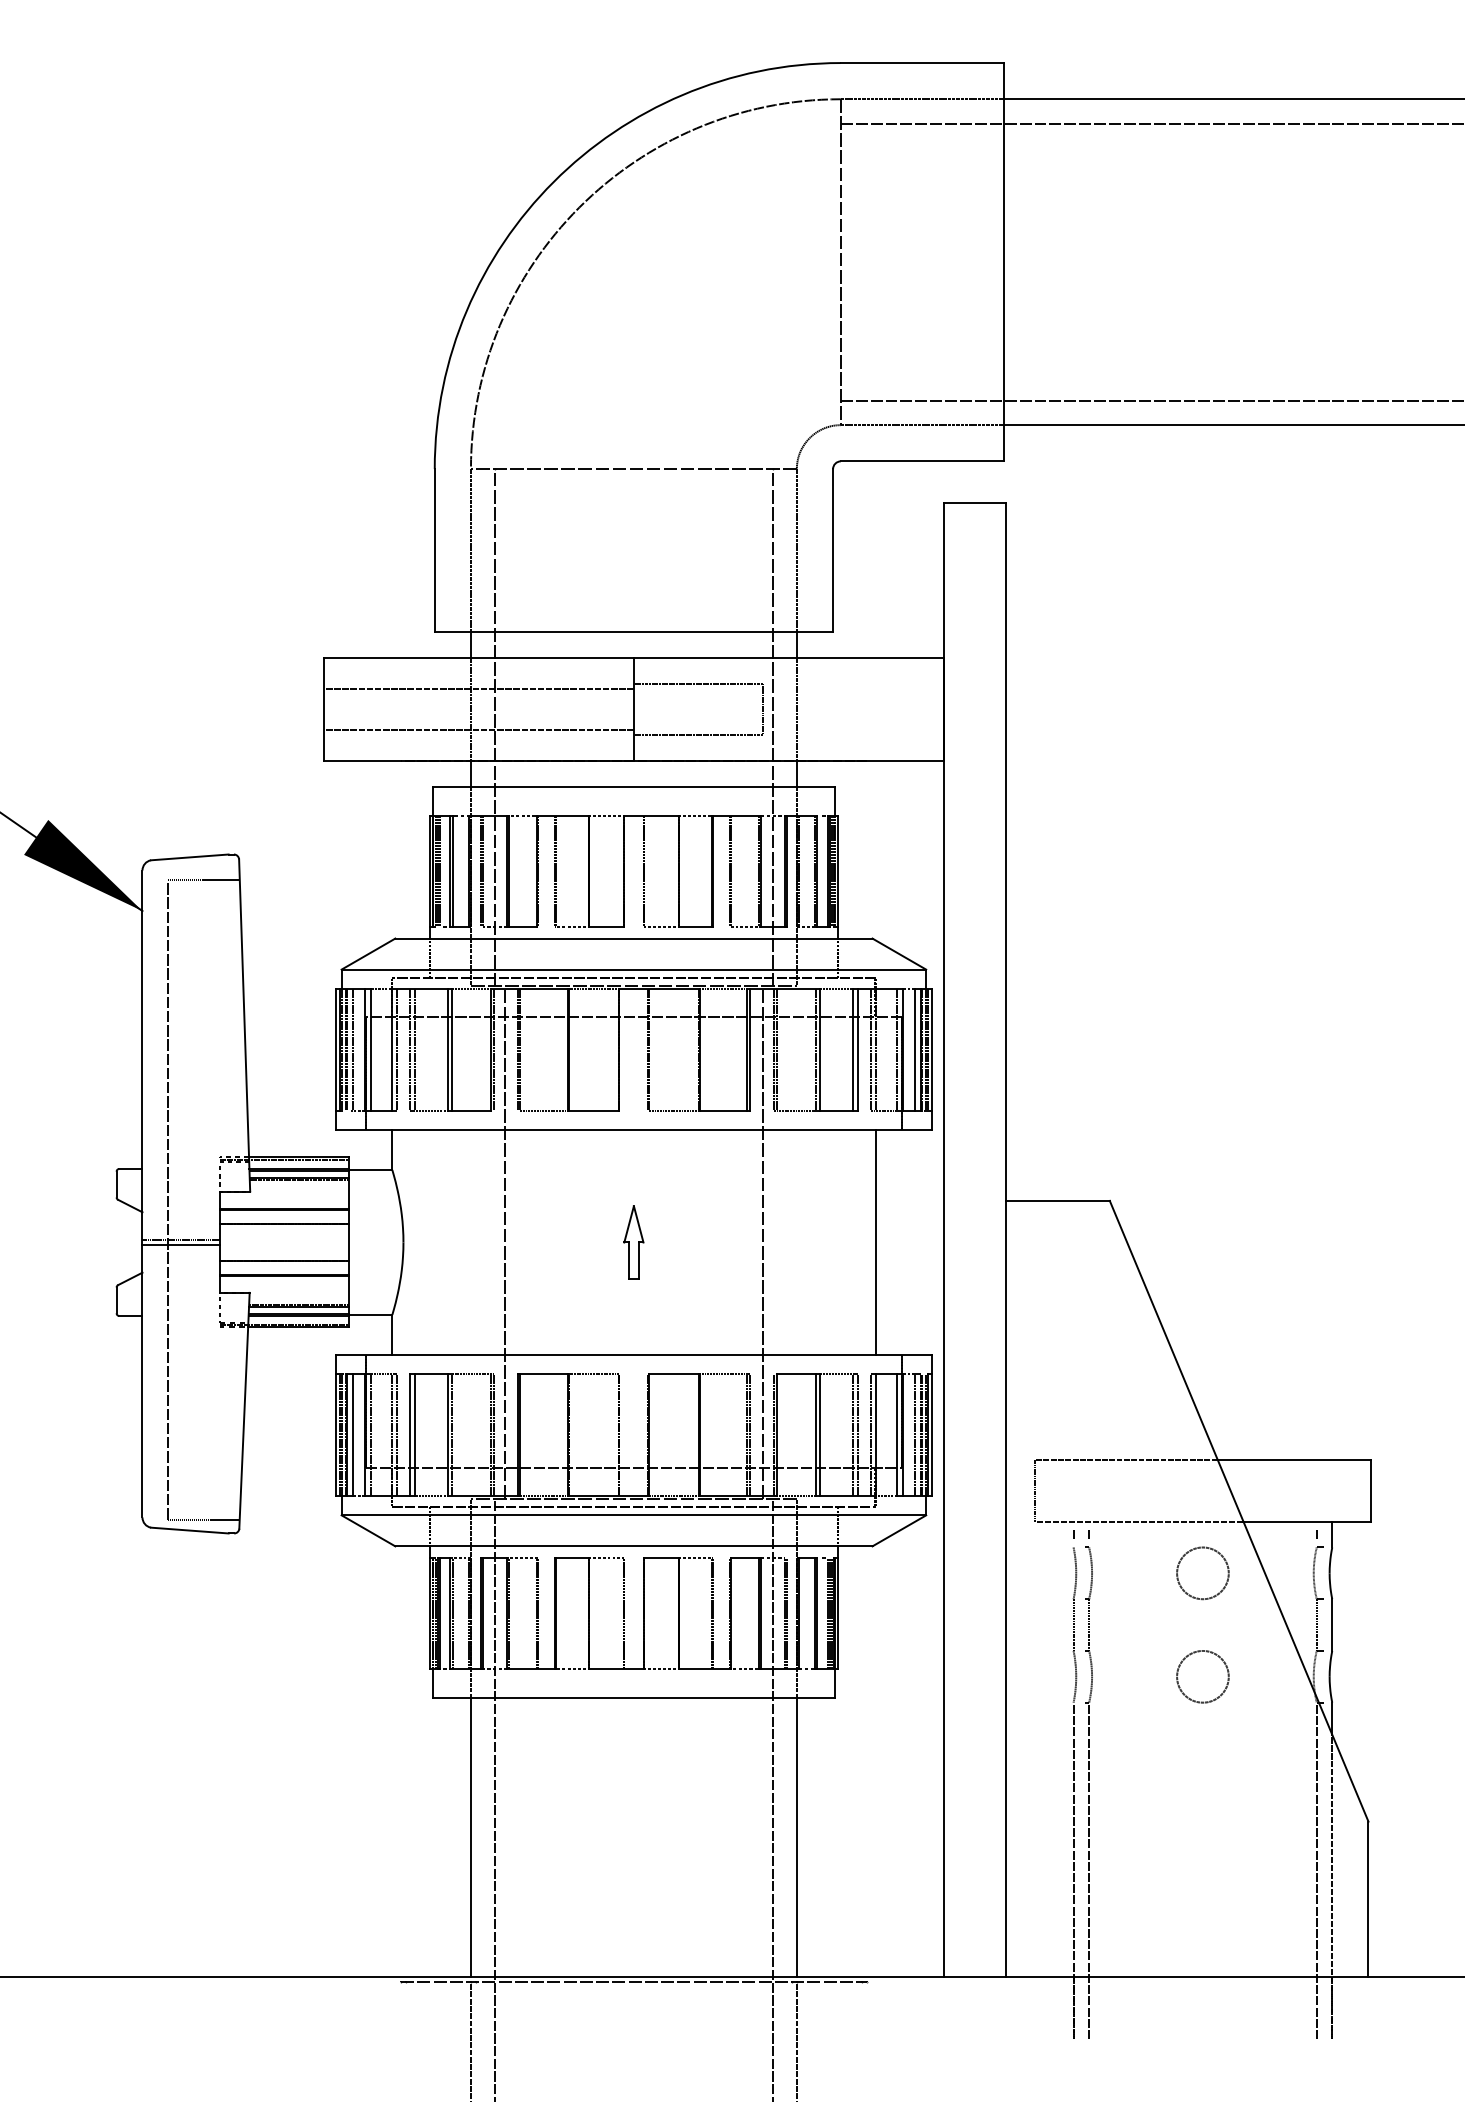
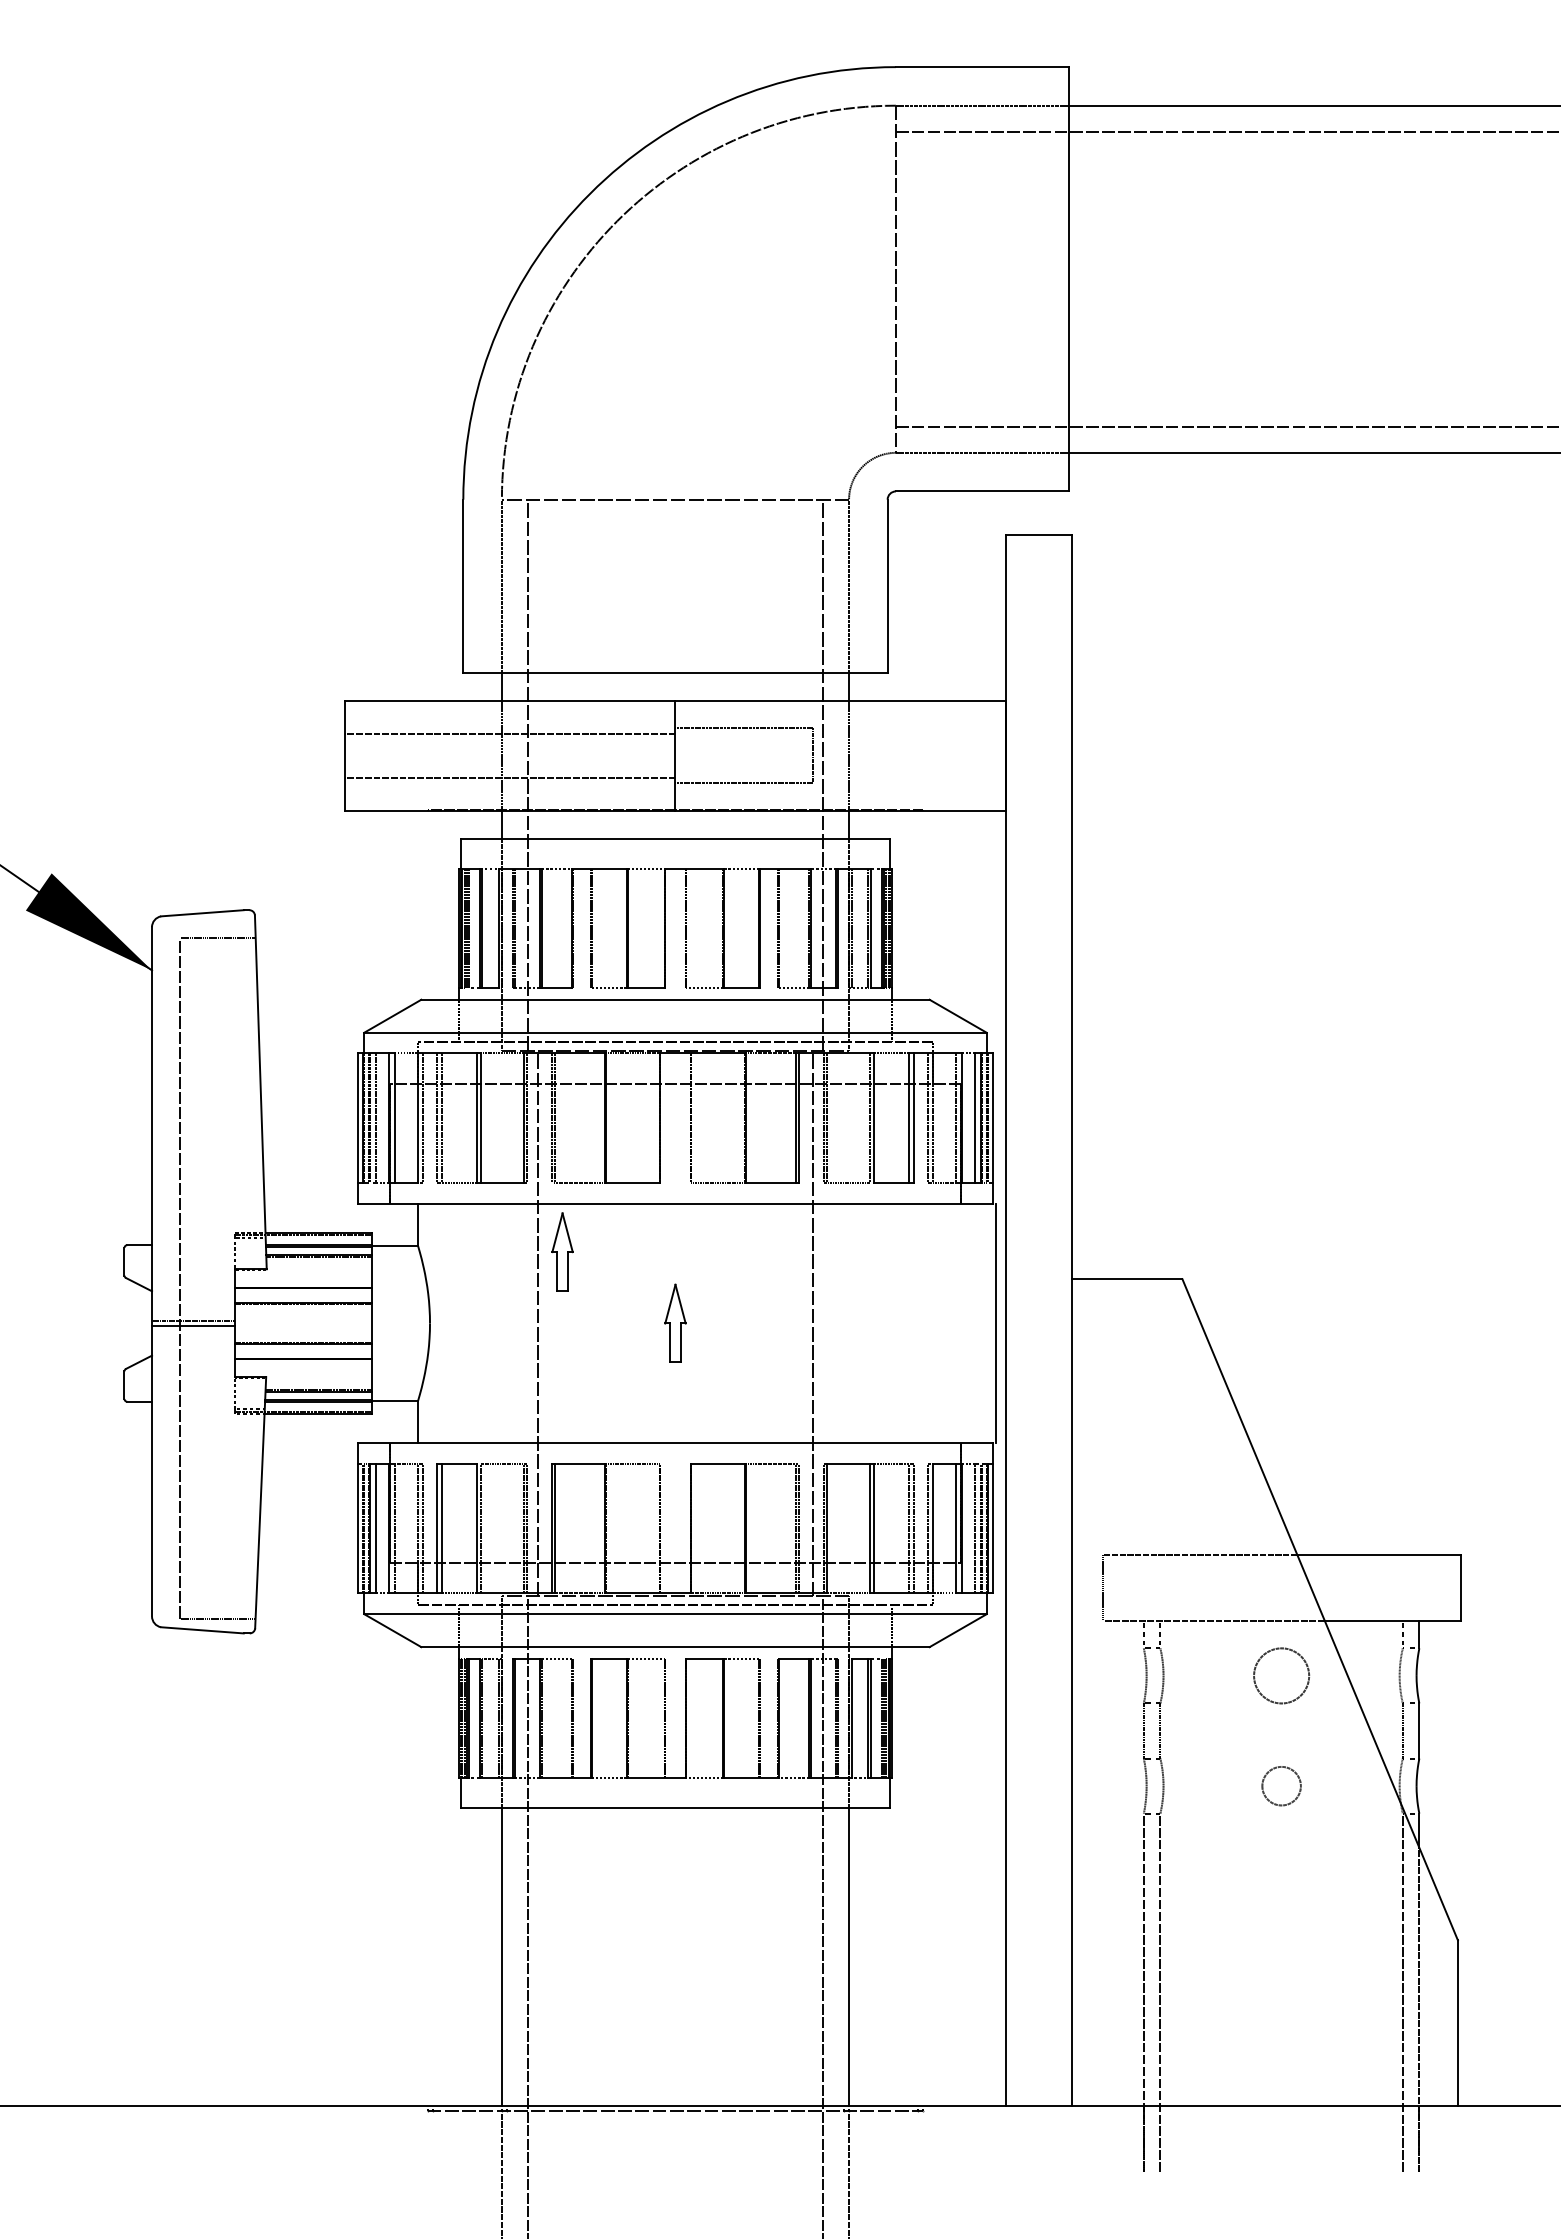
part: (527, 1175) -> (562, 1252), added
line: (875, 1242) -> (995, 1323), moved
part: (1202, 1676) -> (1281, 1785), size x0.7

